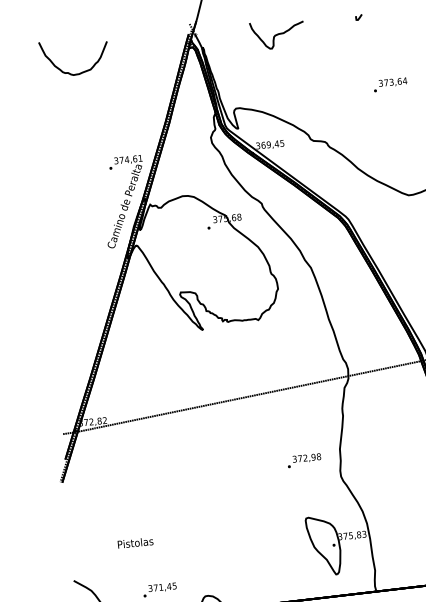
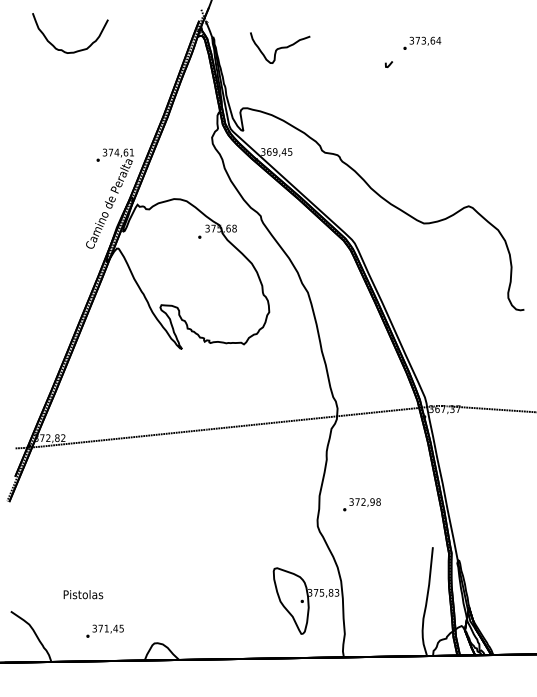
curve: (358, 17) -> (388, 64), moved
curve: (277, 33) -> (280, 47), moved
text: (390, 83) -> (422, 42), moved
text: (303, 460) -> (361, 504), moved
text: (135, 542) -> (83, 594), moved

